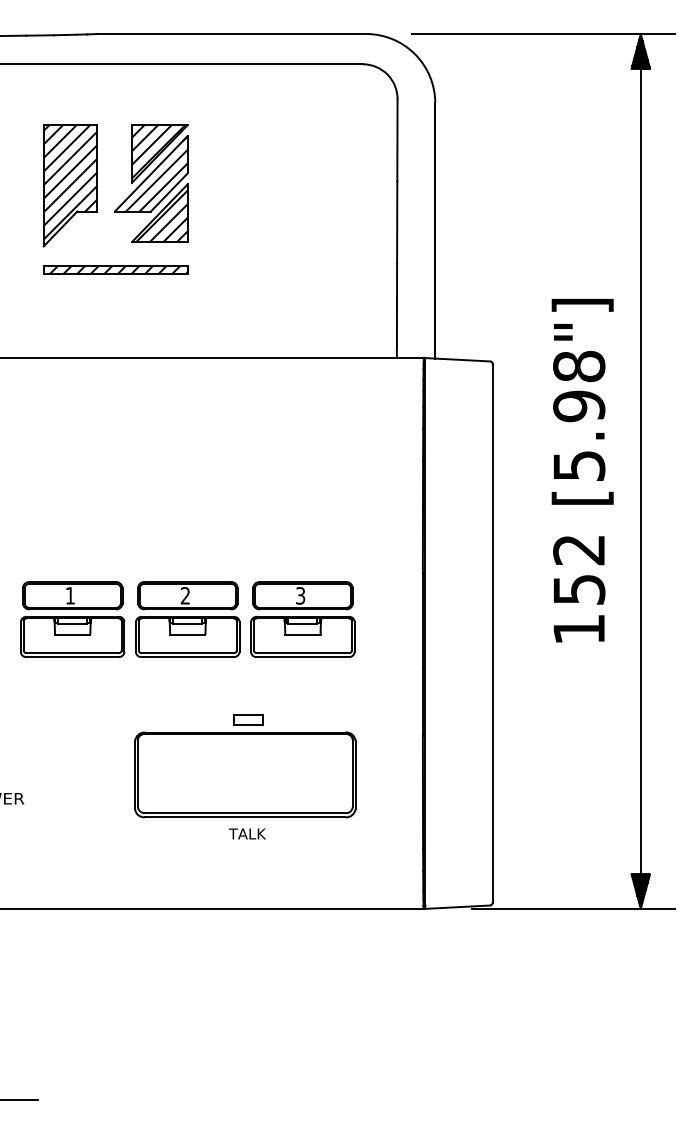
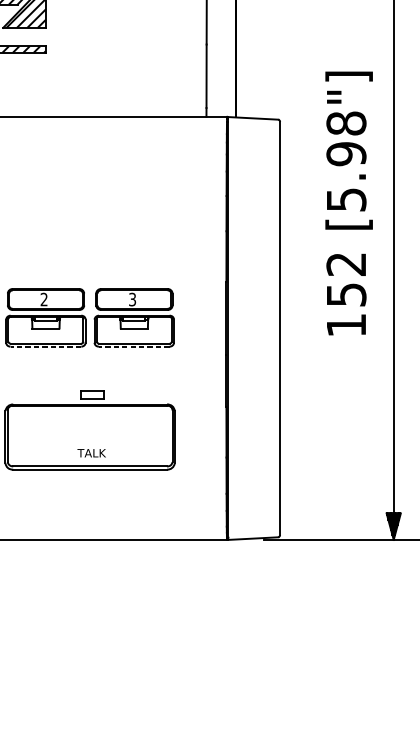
line: (187, 657) -> (45, 346), solid -> dashed
line: (302, 657) -> (134, 346), solid -> dashed
text: (246, 833) -> (91, 452), moved

